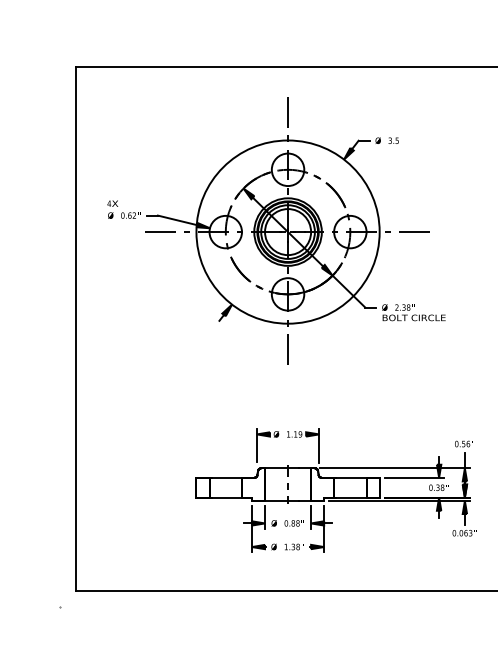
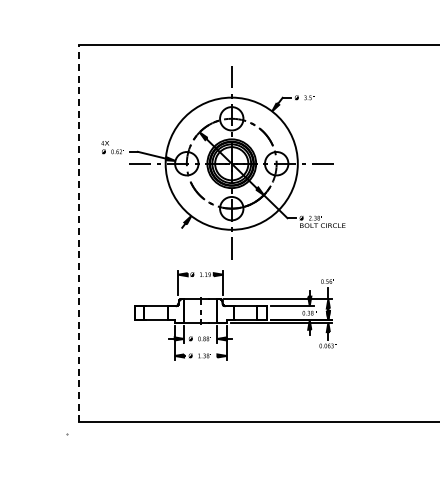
line: (75, 328) -> (78, 233), solid -> dashed
part: (336, 490) -> (235, 315), moved

